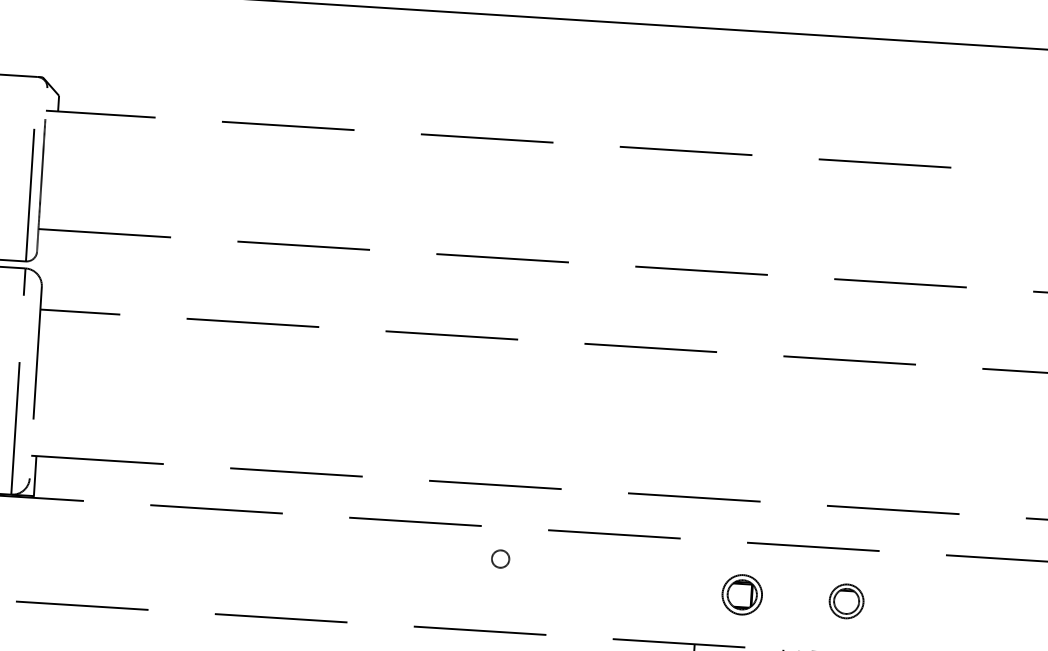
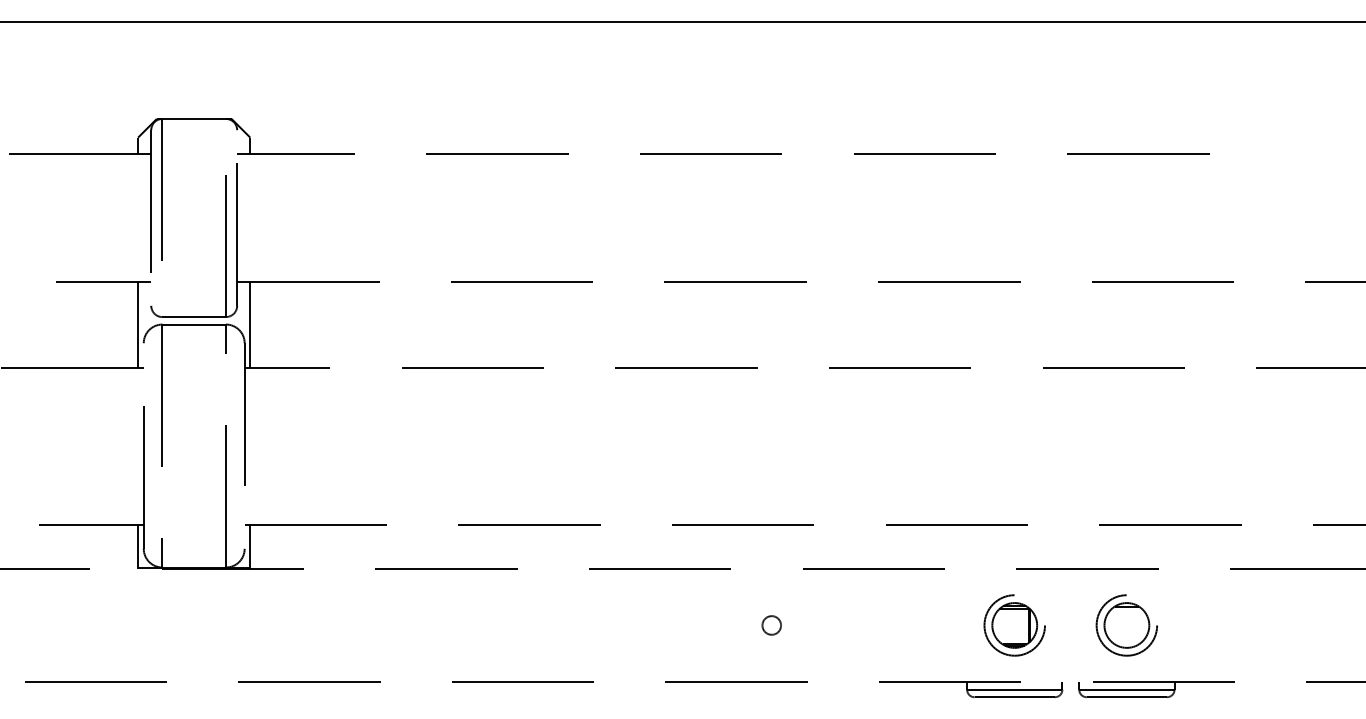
line: (48, 269) -> (250, 324), added
circle: (500, 559) -> (771, 625), moved
part: (742, 594) -> (1014, 625), size x1.43
part: (846, 601) -> (1126, 625), size x1.67

